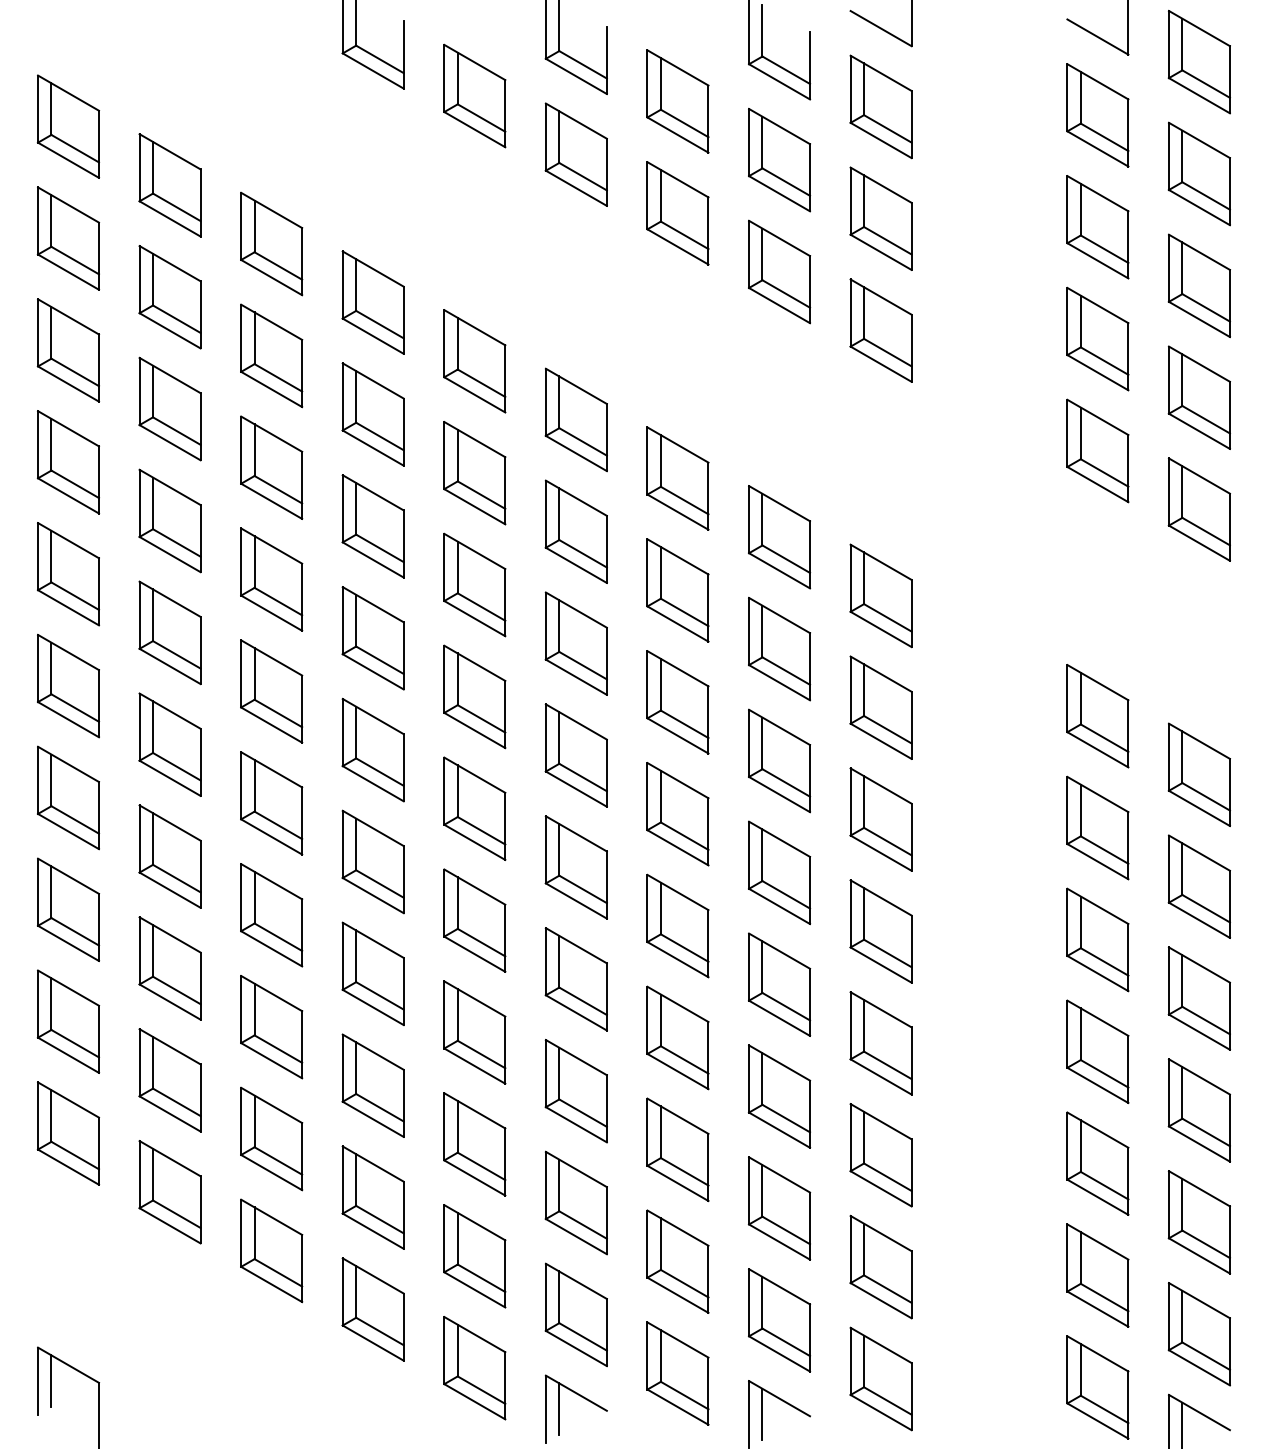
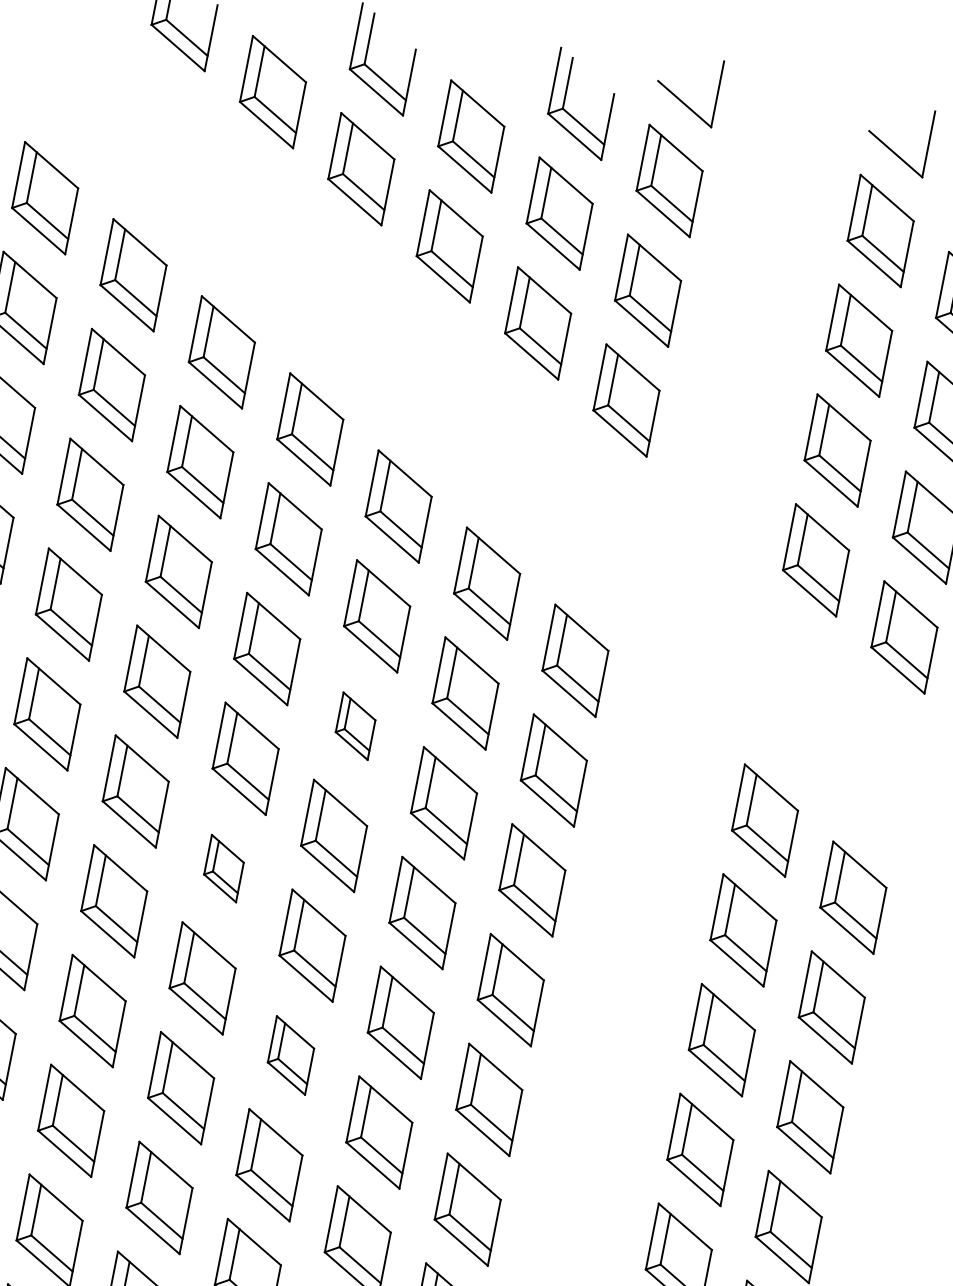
part: (677, 702) -> (355, 726), size x0.6
part: (575, 867) -> (223, 868), size x0.6
part: (677, 1037) -> (290, 1054), size x0.7

